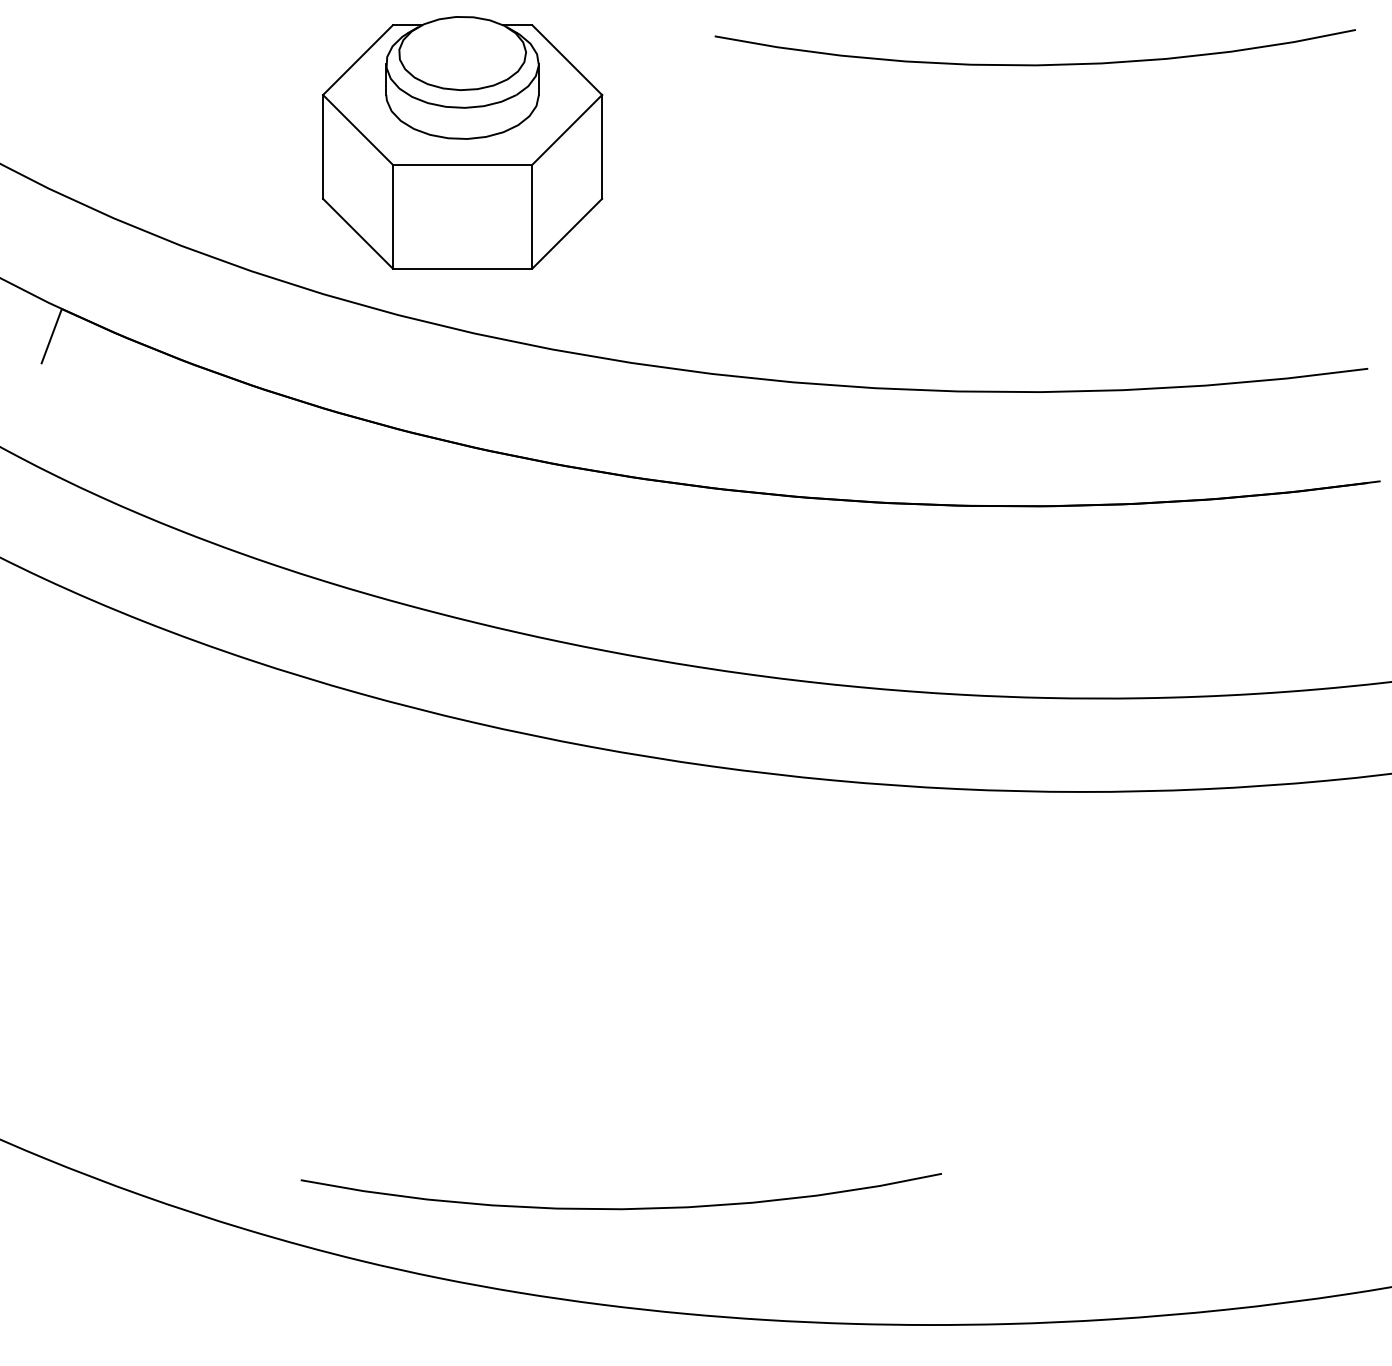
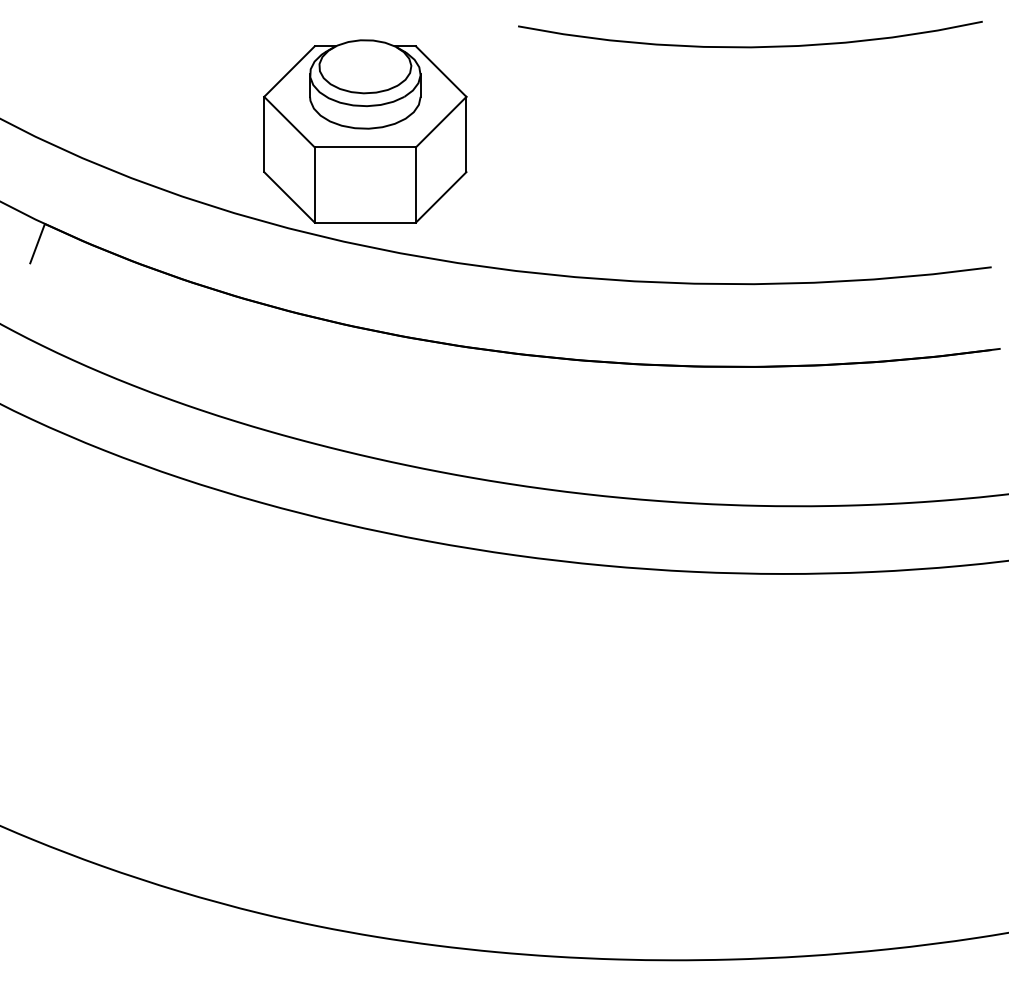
part: (462, 142) -> (365, 131), moved
curve: (621, 1208) -> (450, 875), removed

